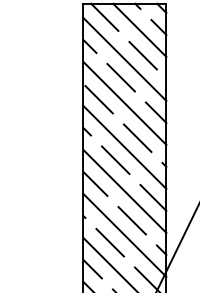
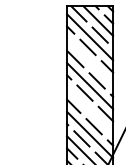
line: (125, 103) -> (90, 61), removed
line: (125, 191) -> (90, 110), removed

